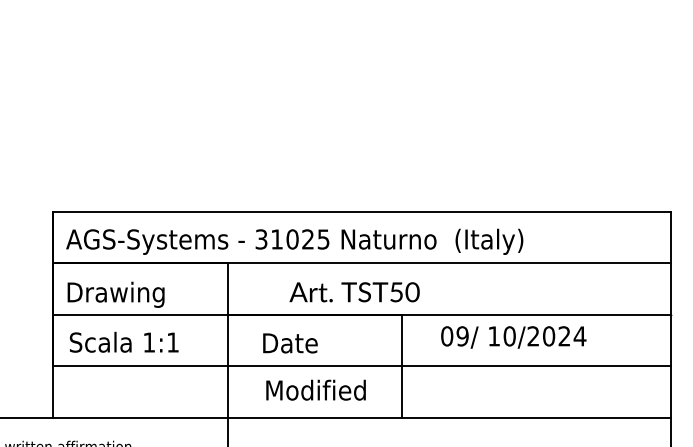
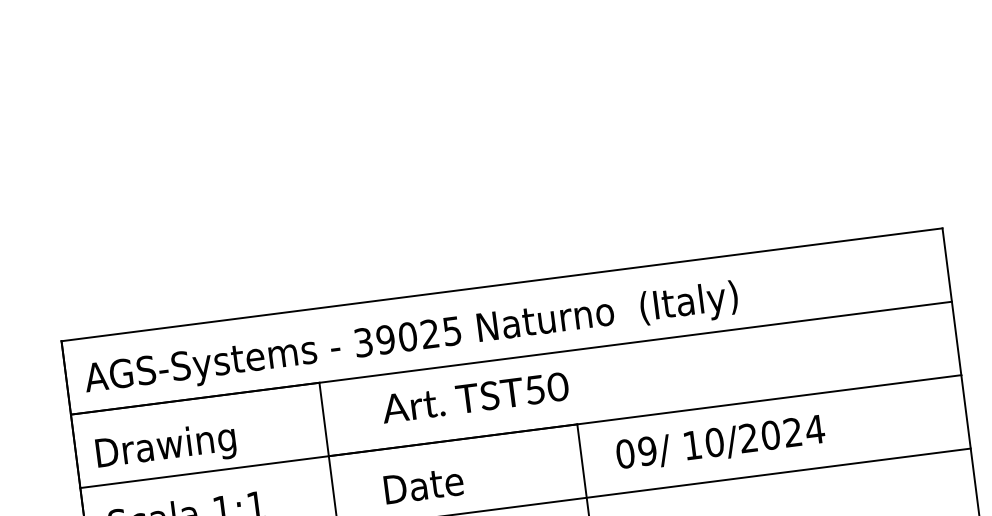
text: (277, 239) -> (386, 339), 31025 -> 39025
text: (354, 292) -> (475, 397), moved
text: (513, 337) -> (720, 443), moved

